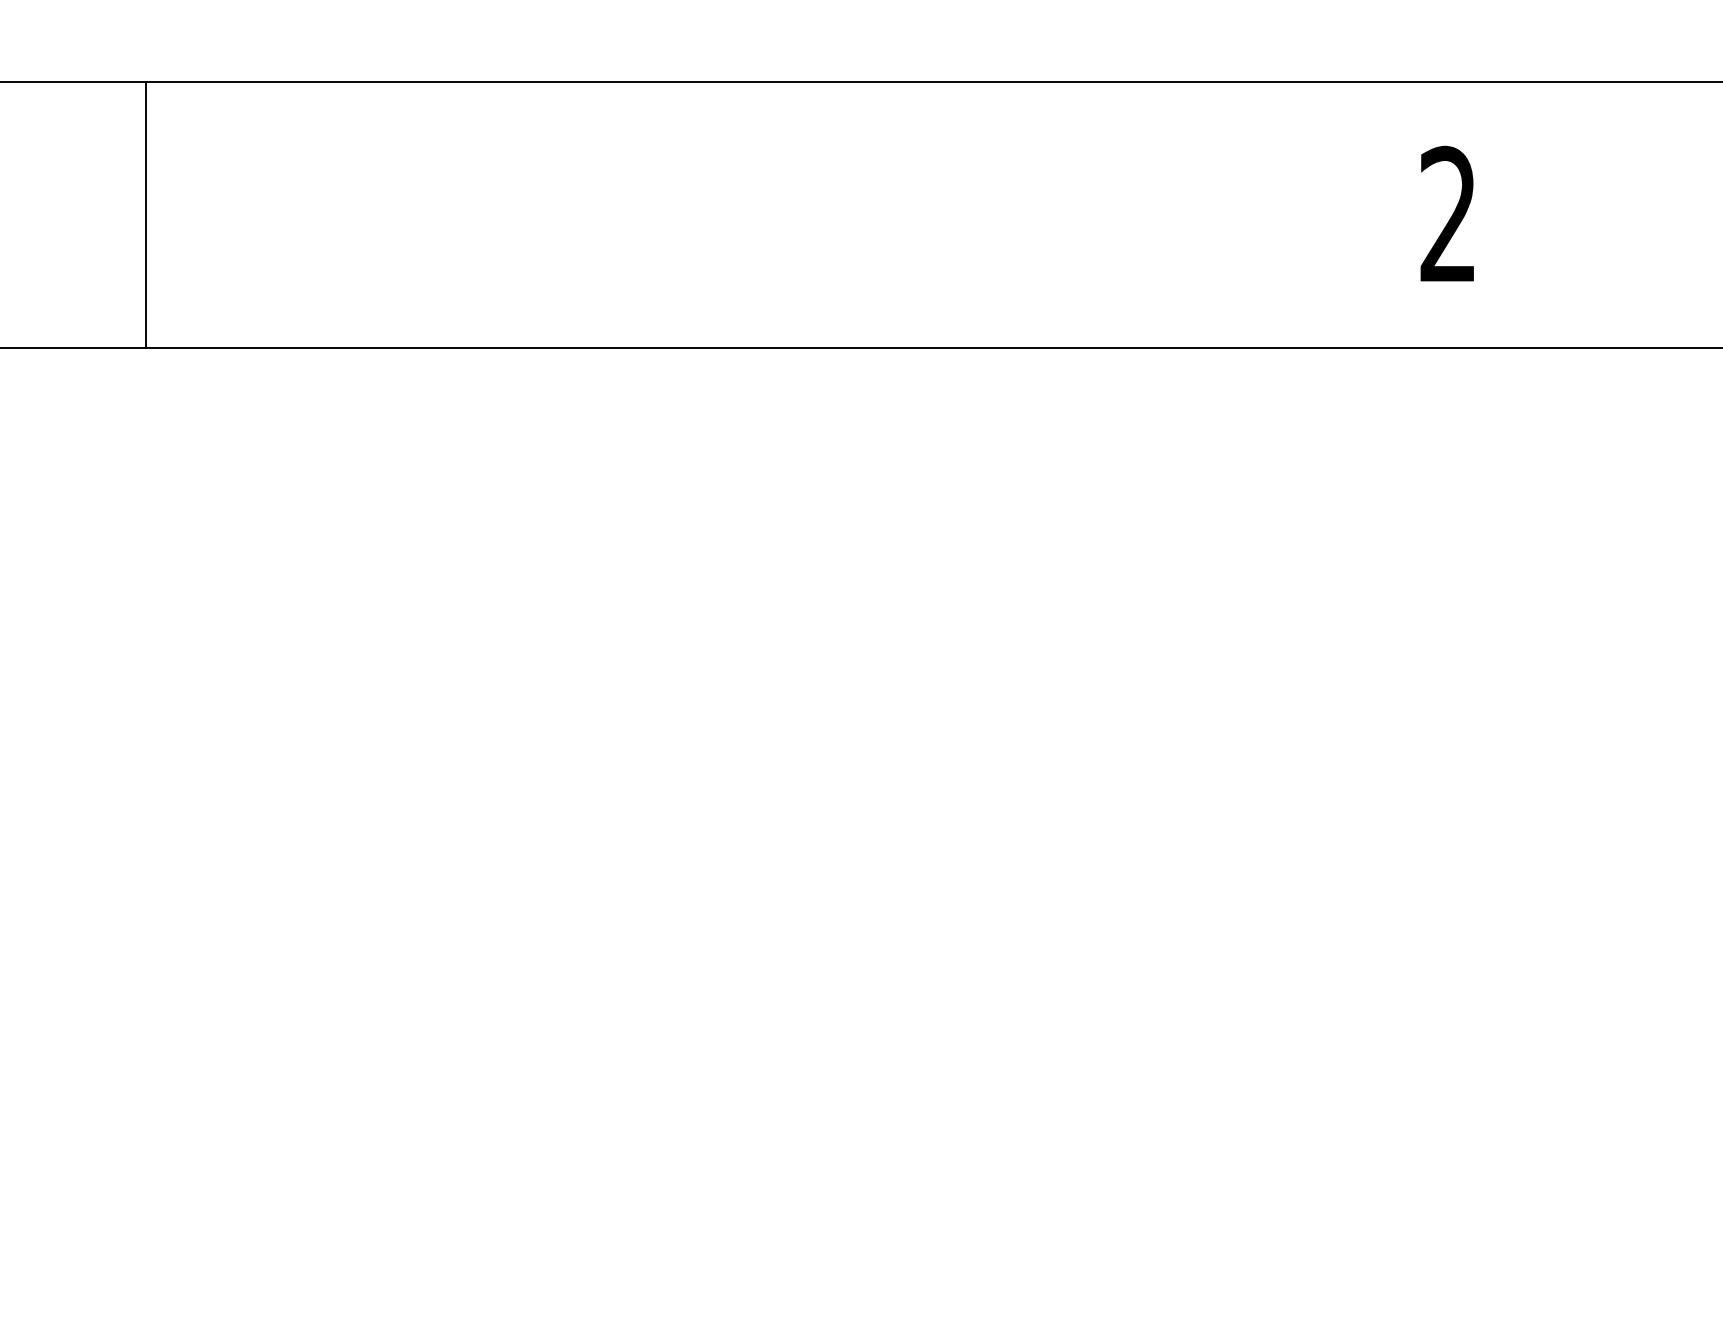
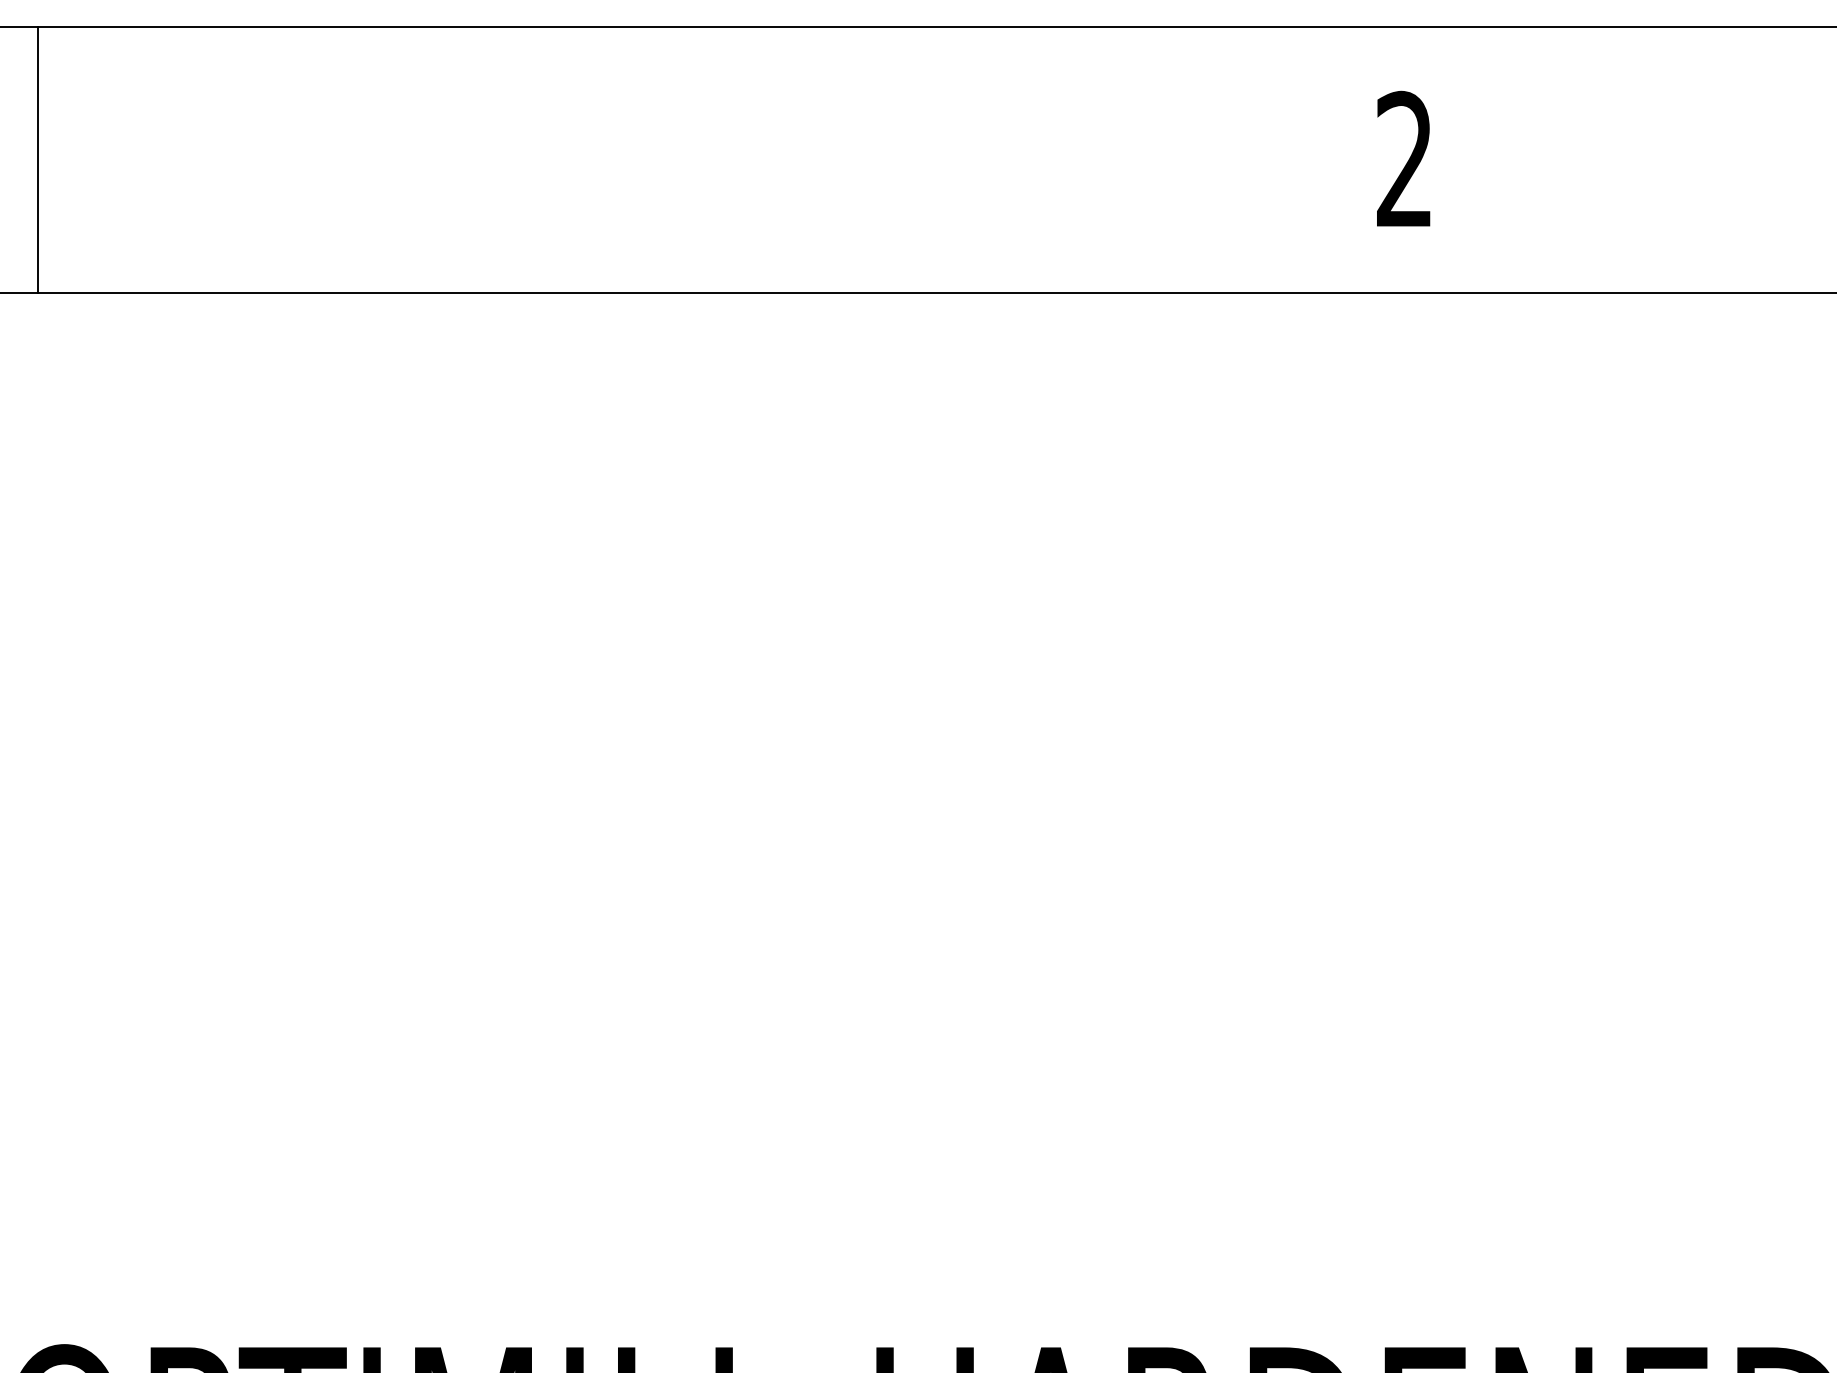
line: (146, 214) -> (38, 159), moved

